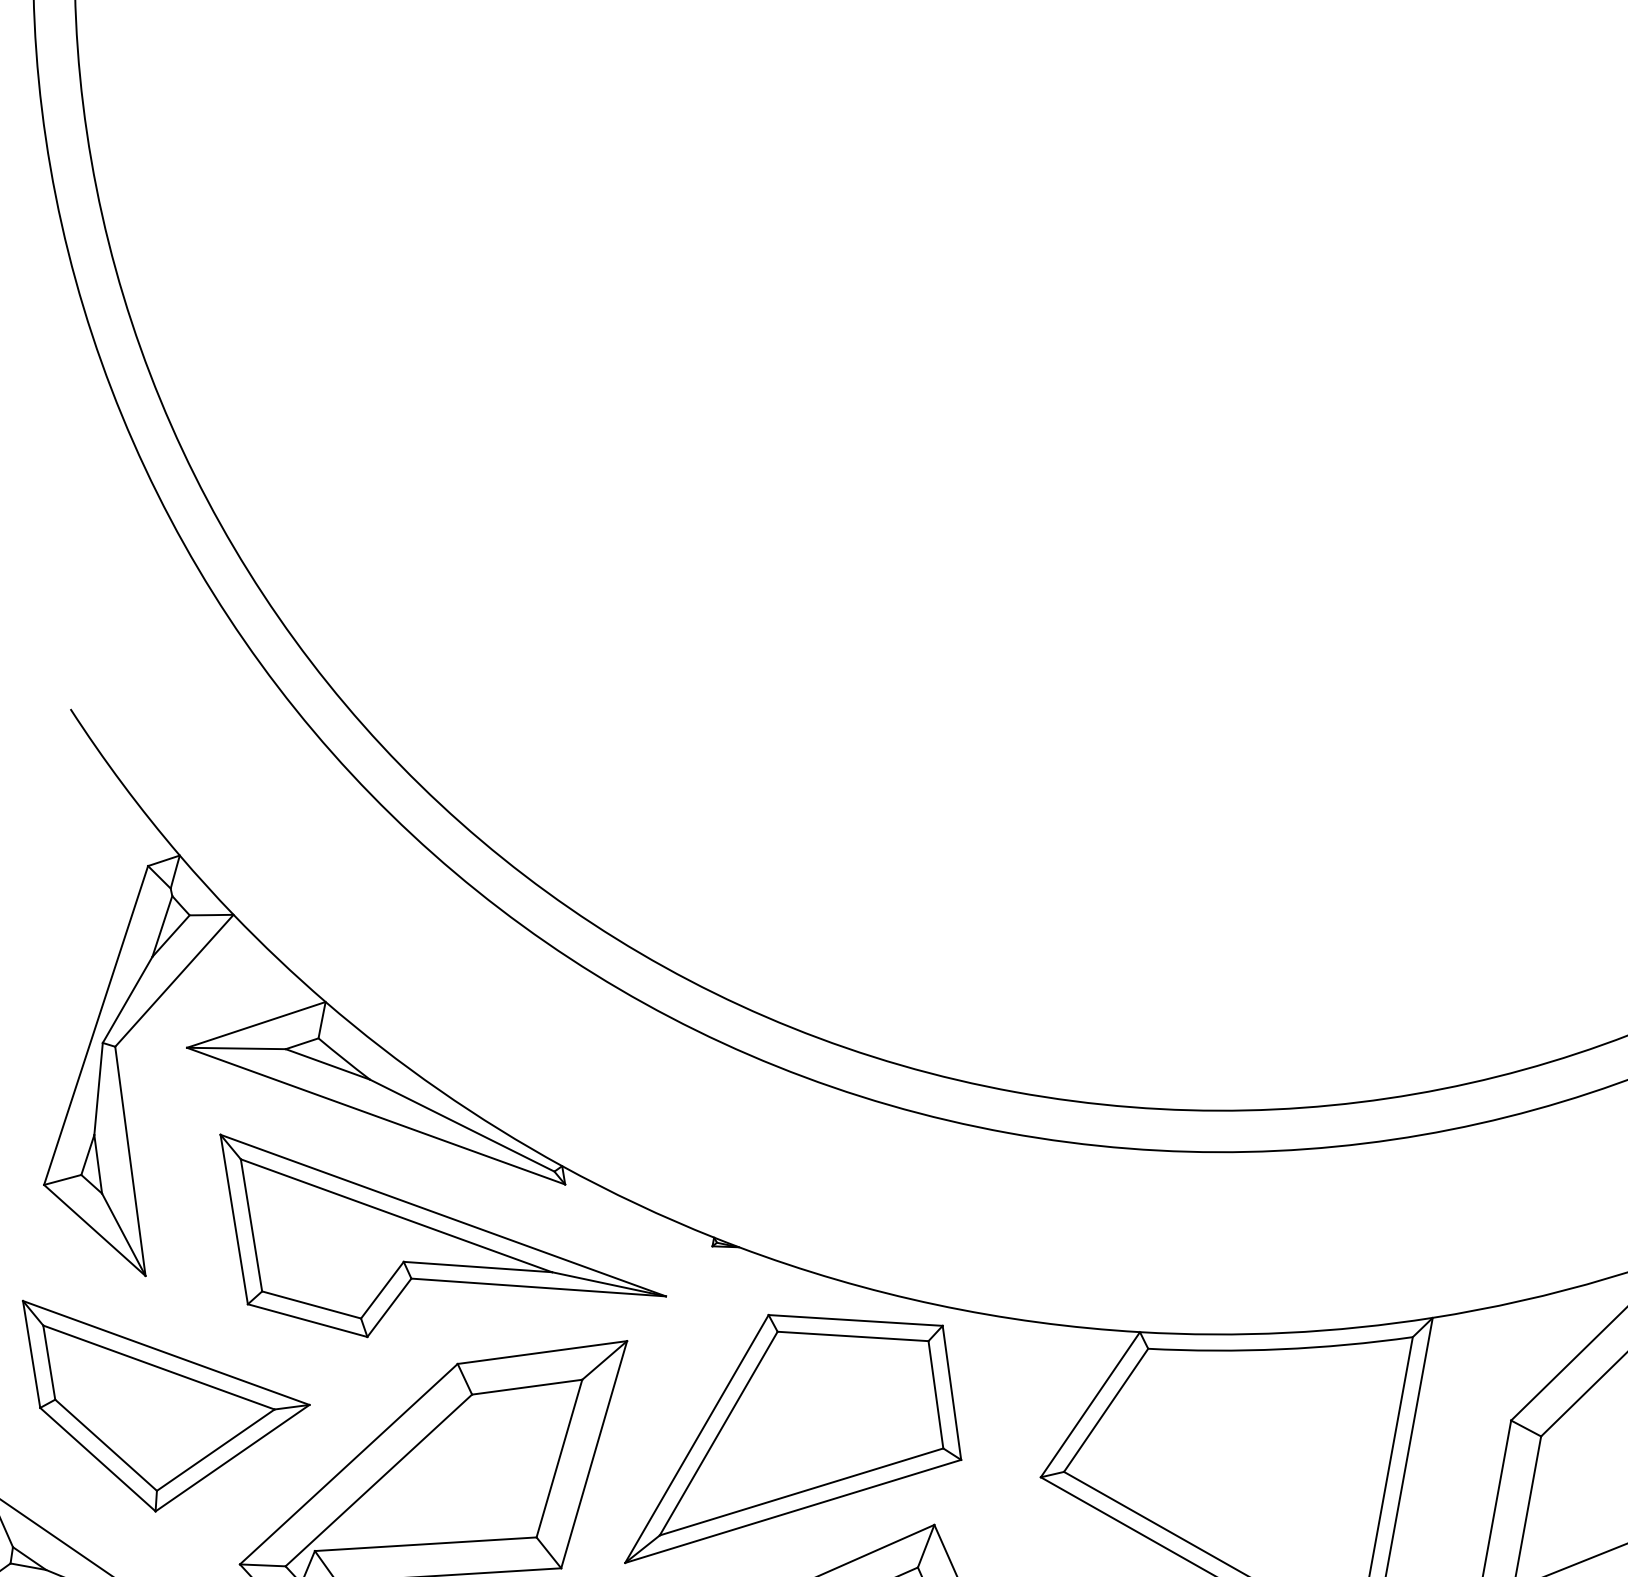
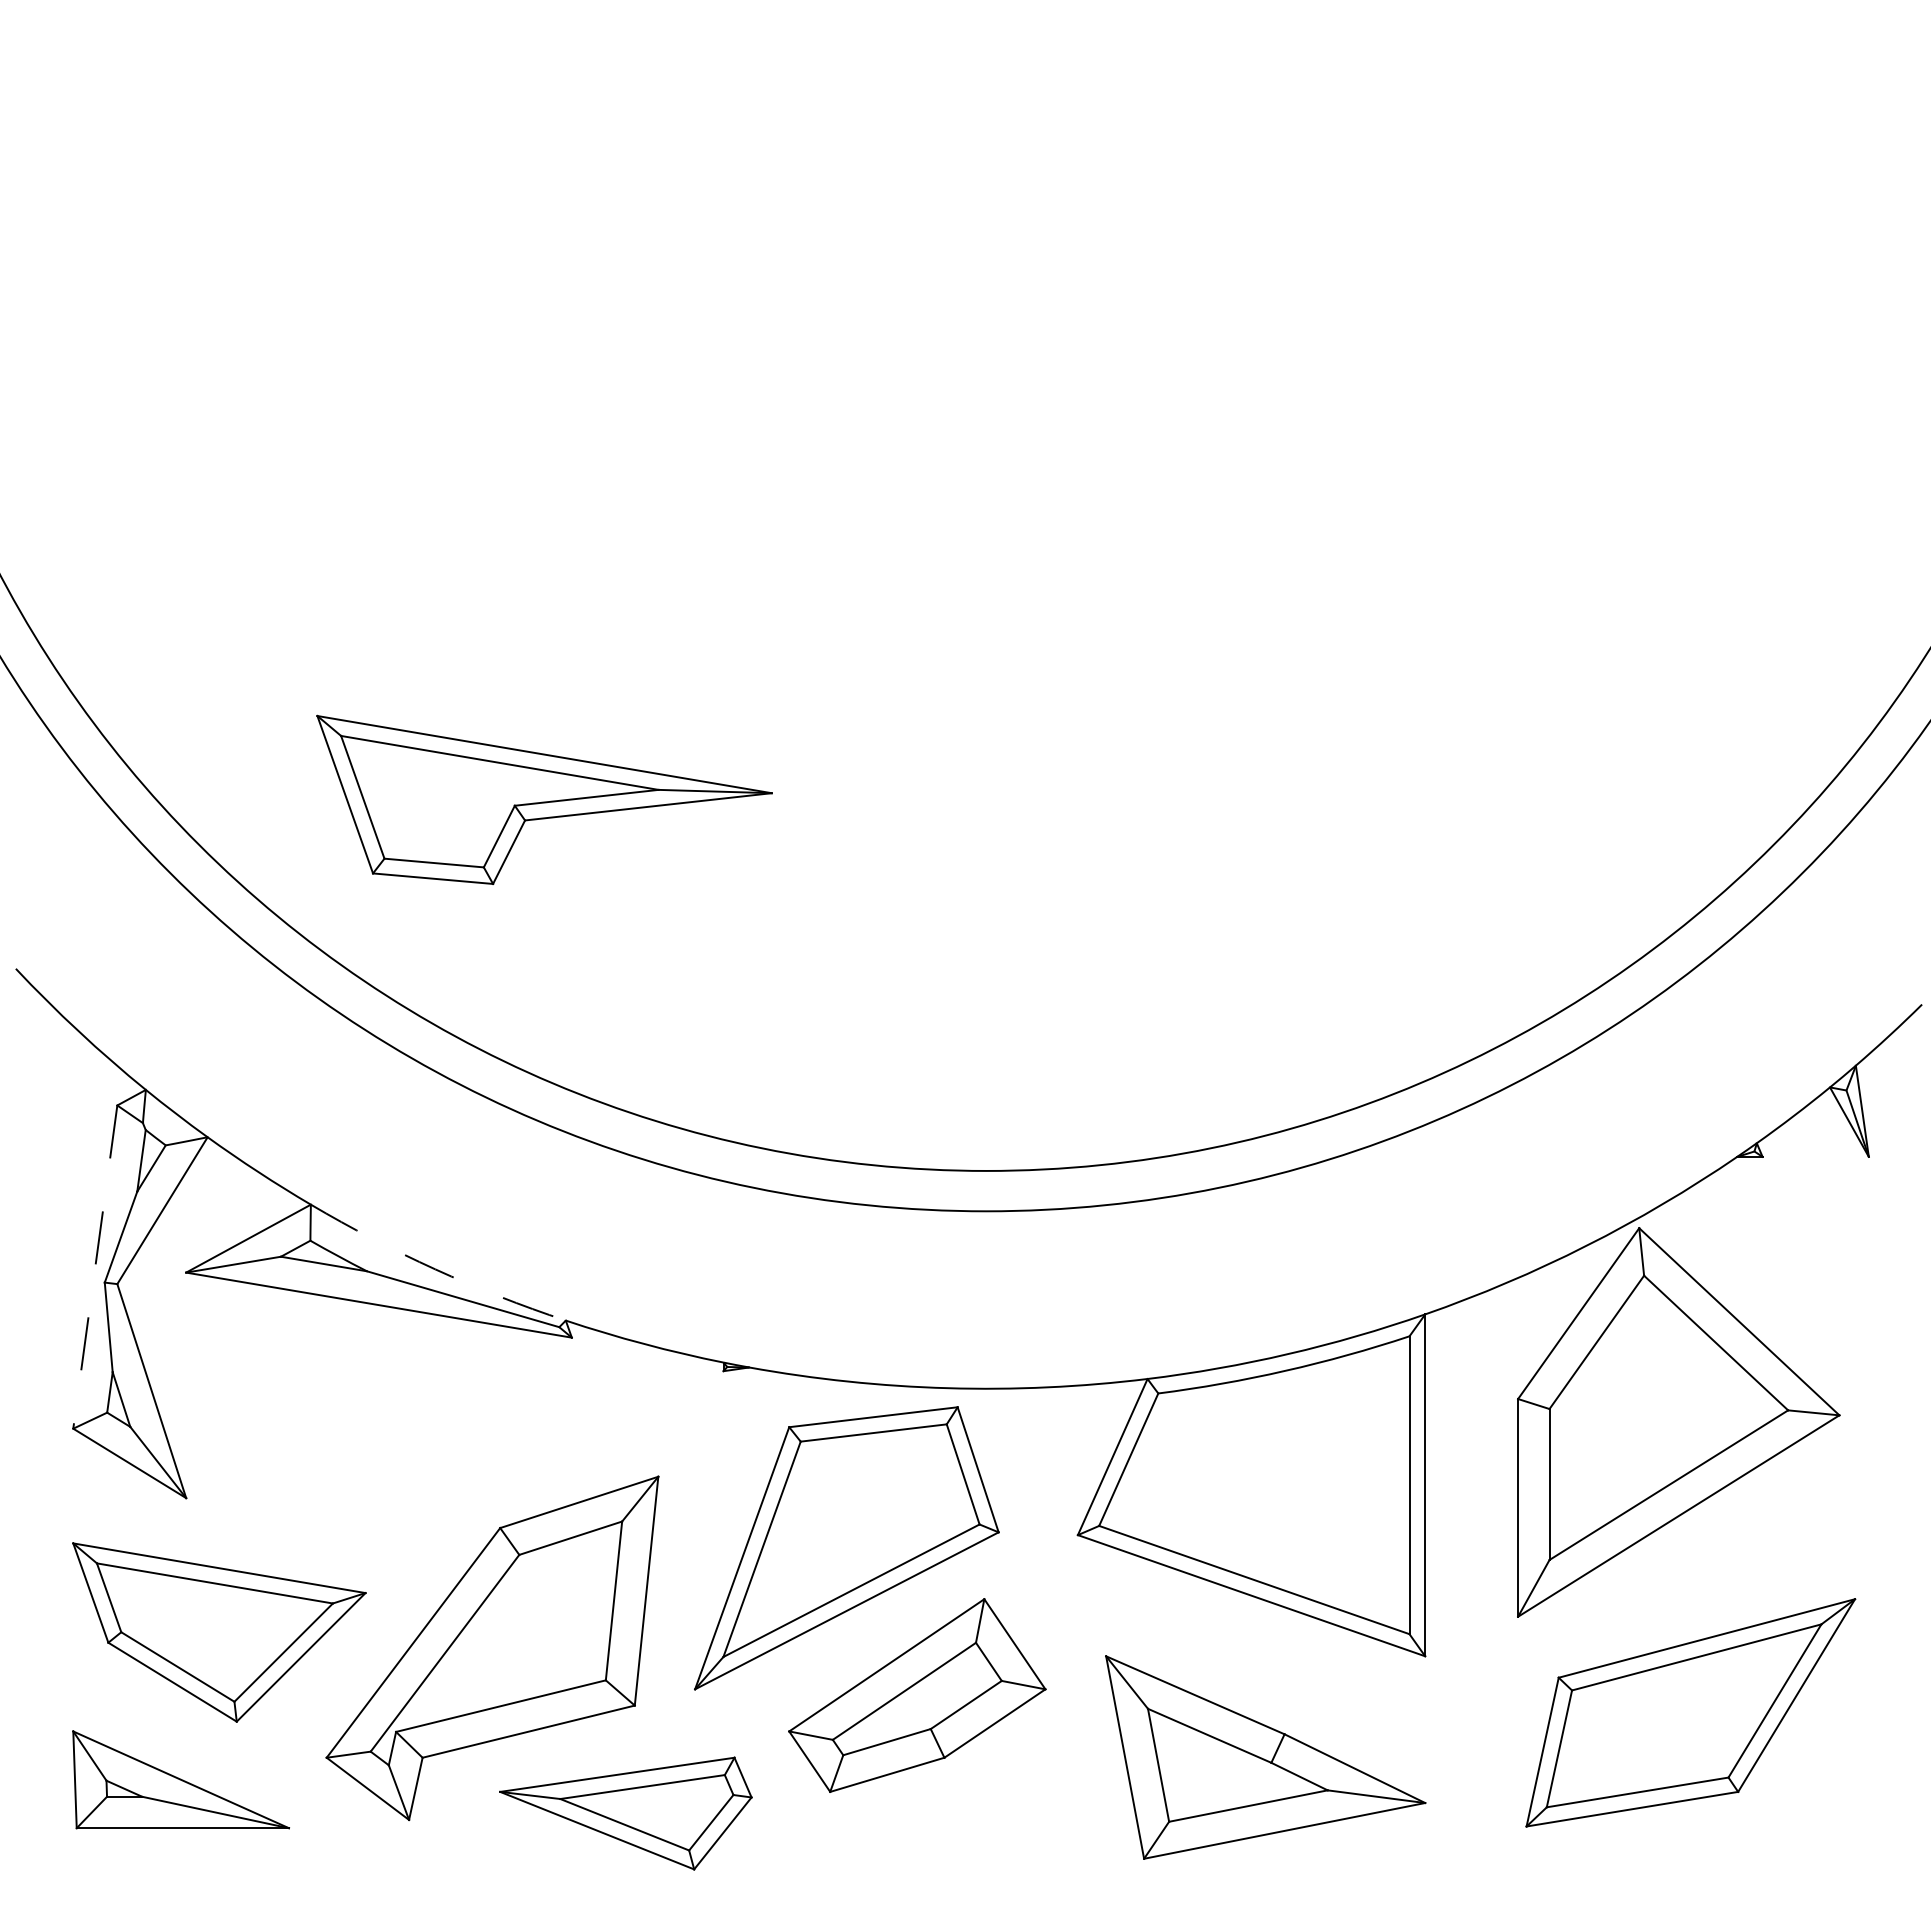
line: (96, 1025) -> (95, 1267), solid -> dashed
arc: (439, 1090) -> (435, 1269), solid -> dashed
part: (434, 1260) -> (544, 799), moved

